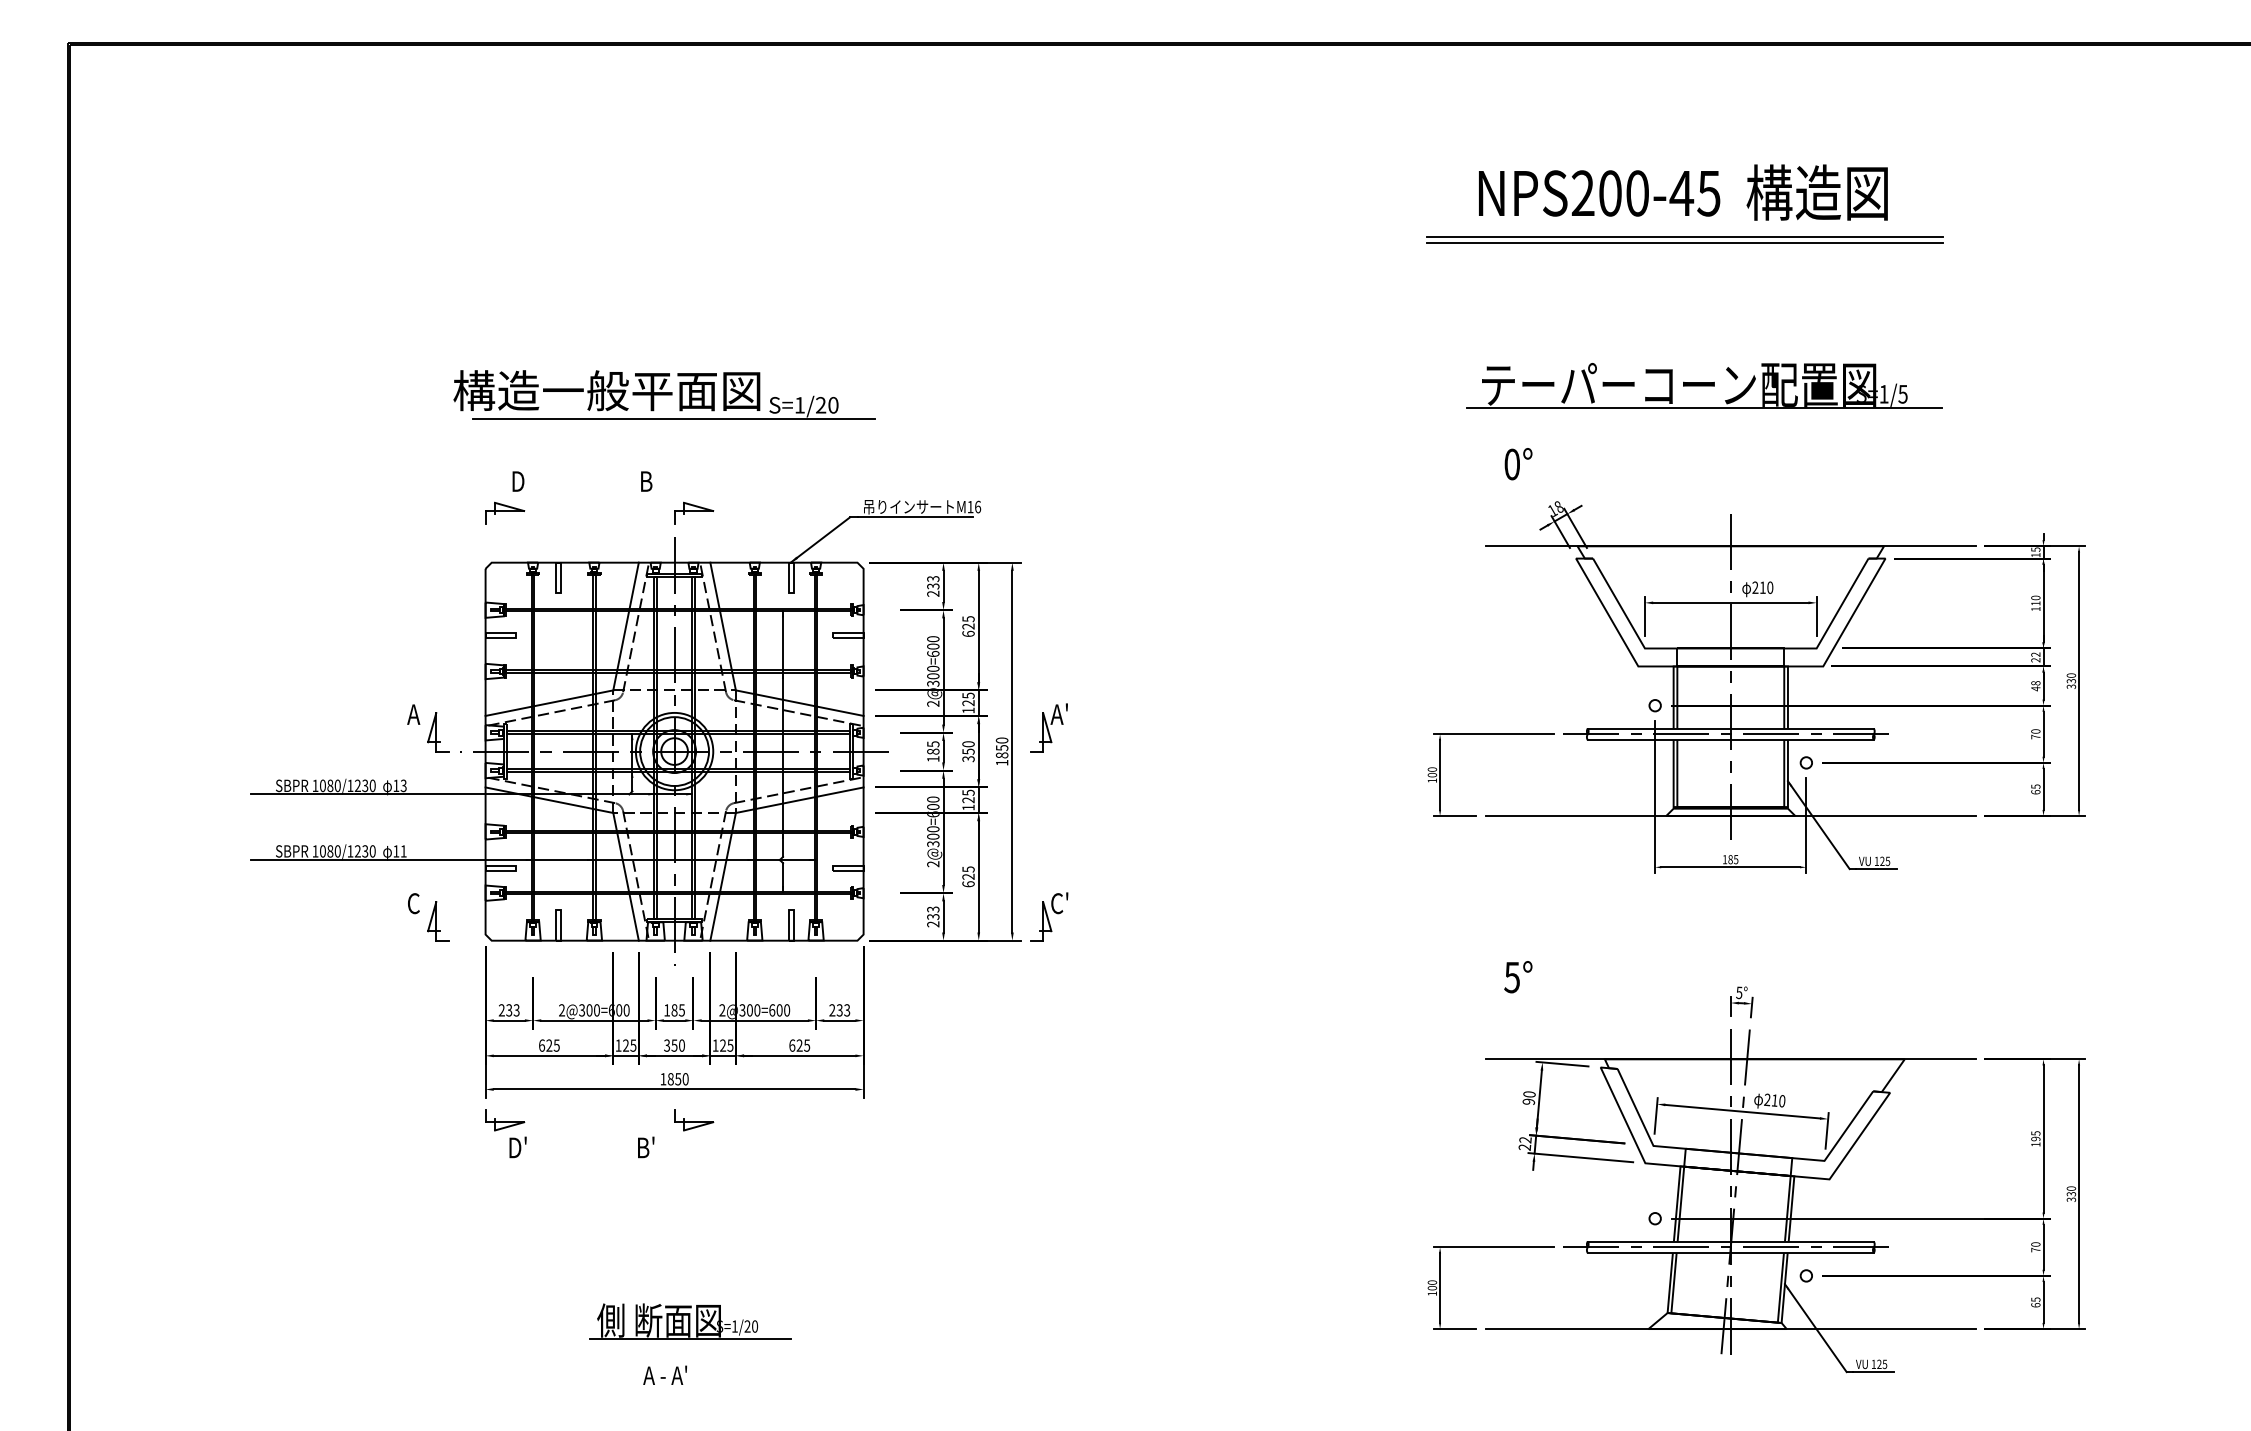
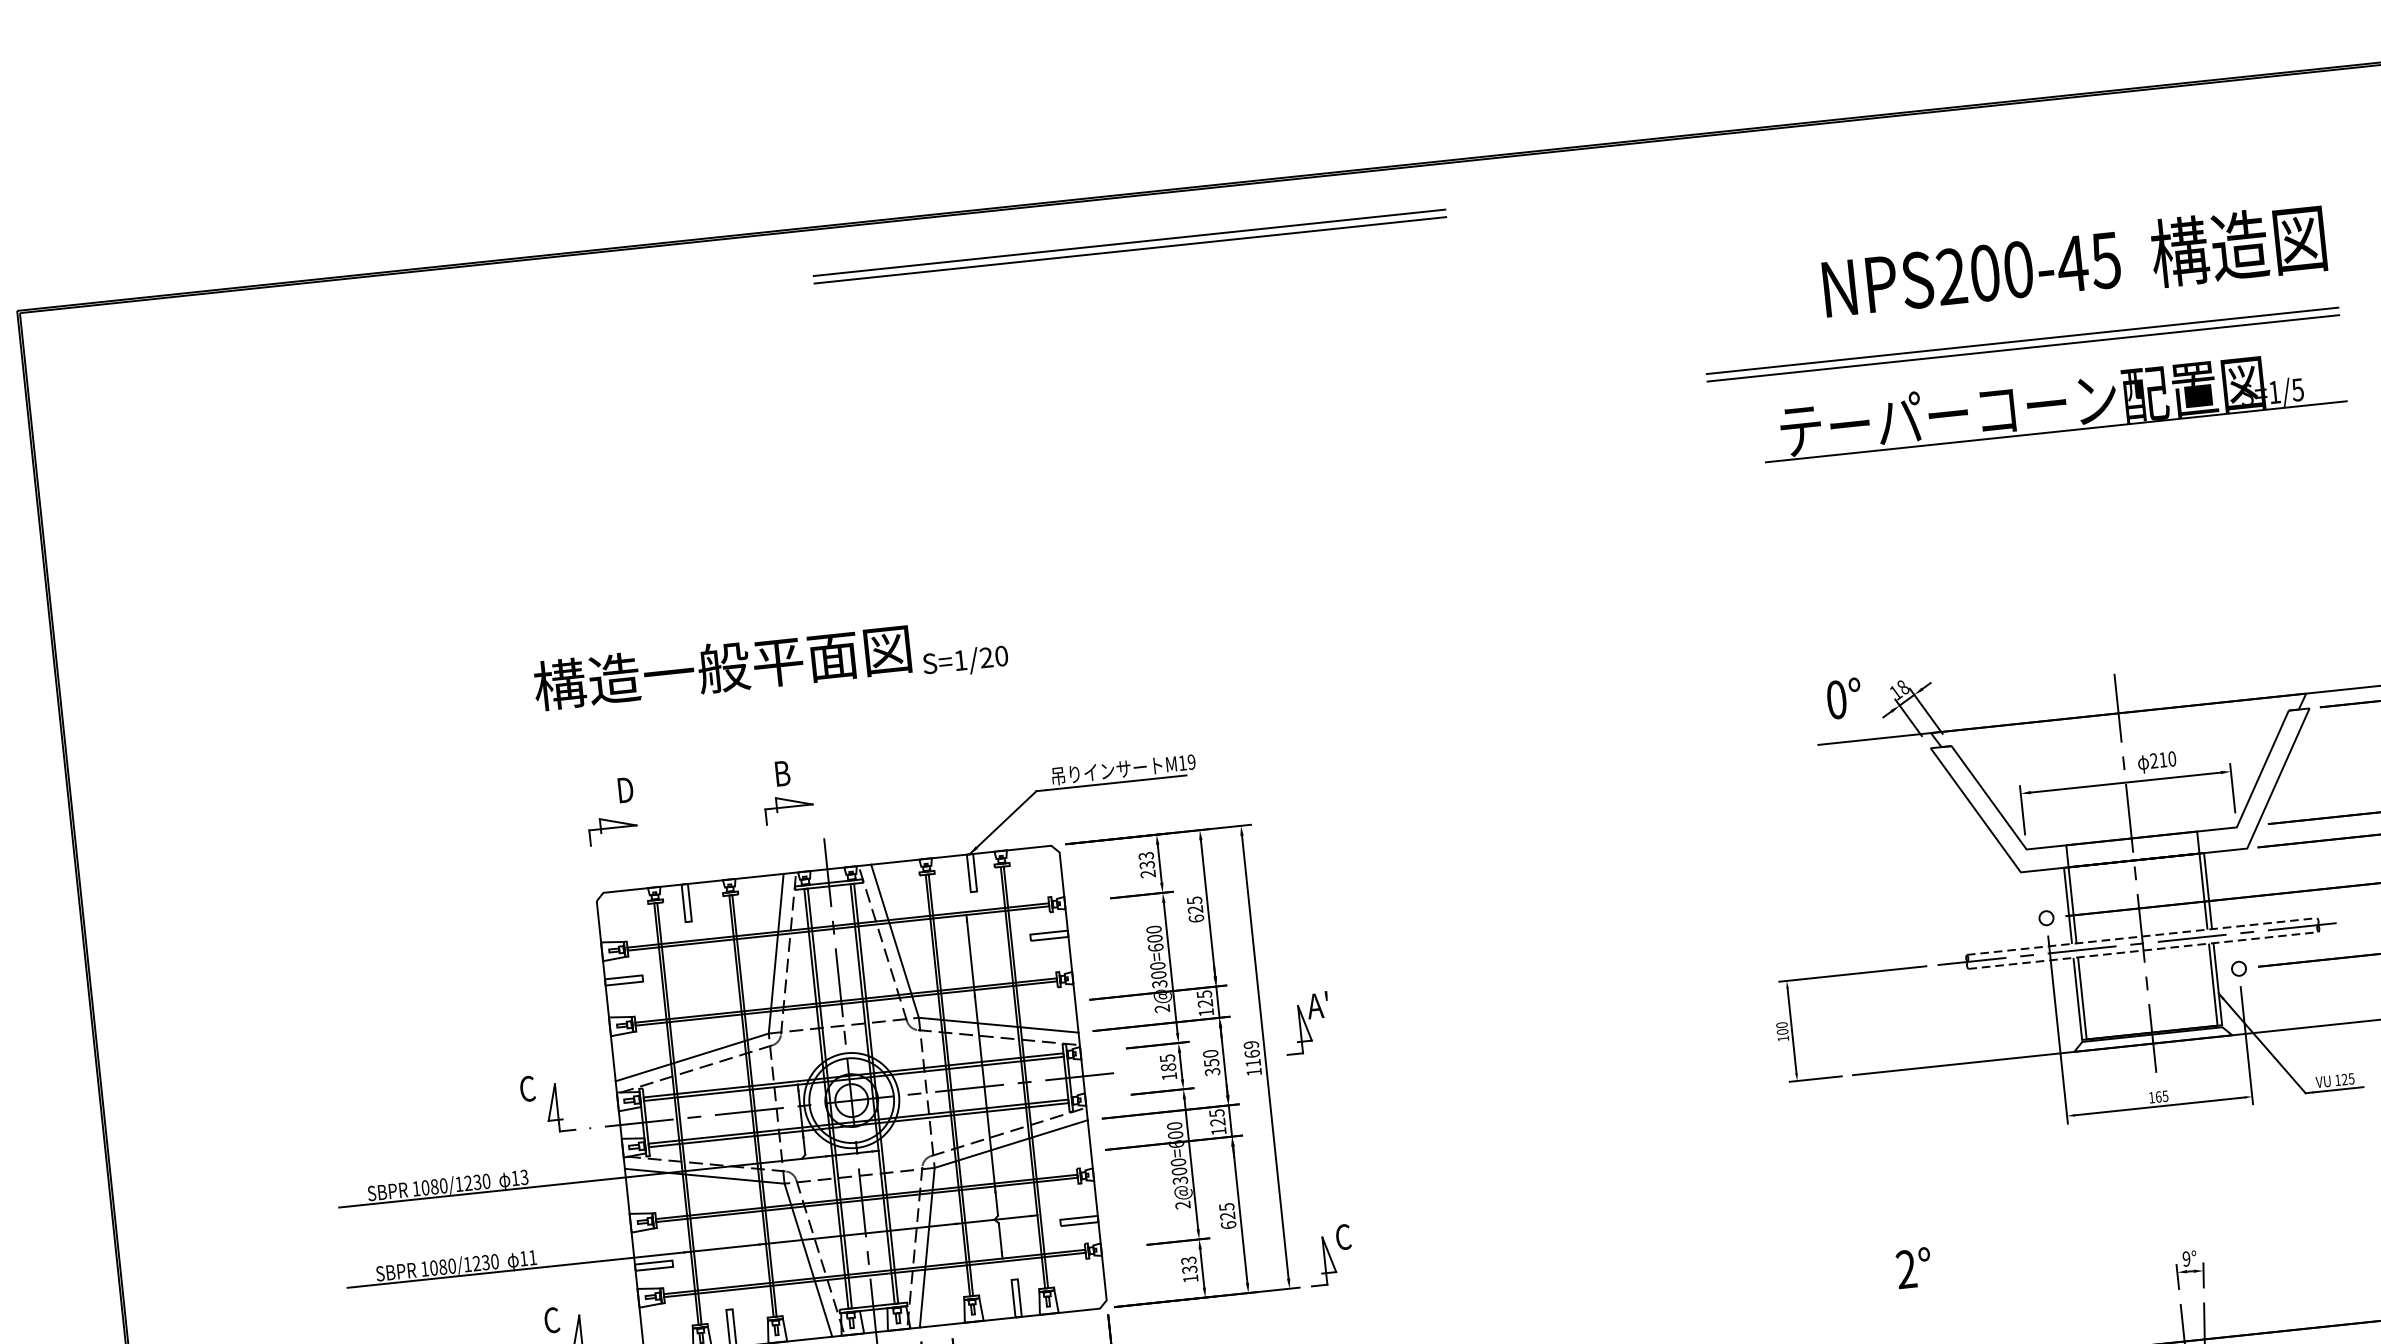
part: (971, 84) -> (1129, 245), added
text: (1683, 192) -> (2074, 262), moved
part: (1704, 385) -> (2053, 404), moved
line: (674, 418) -> (808, 692), removed
text: (1518, 464) -> (1844, 699), moved
text: (978, 506) -> (1192, 761), M16 -> M19
part: (694, 512) -> (789, 808), moved
text: (413, 714) -> (527, 1088), A -> C
line: (1731, 728) -> (2142, 936), solid -> dashed
line: (1731, 740) -> (2144, 951), solid -> dashed
text: (1001, 747) -> (1251, 1053), 1850 -> 1169
text: (1730, 859) -> (2158, 1096), 185 -> 165
text: (1059, 903) -> (1342, 1237), C' -> C
text: (933, 924) -> (1190, 1279), 233 -> 133
text: (1511, 977) -> (1905, 1269), 5° -> 2°
text: (1739, 992) -> (2186, 1258), 5° -> 9°

